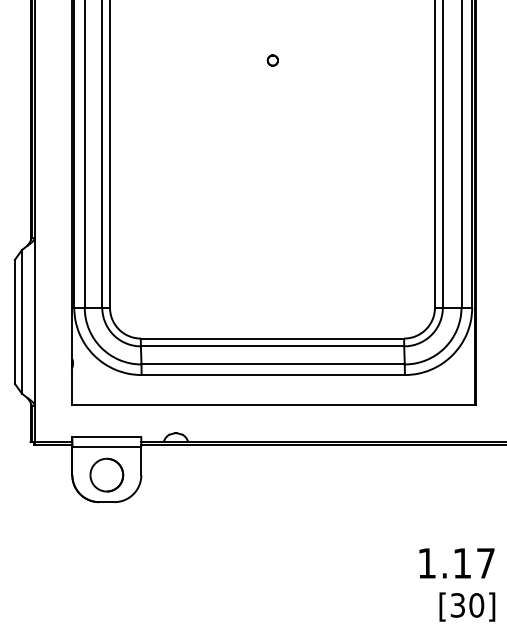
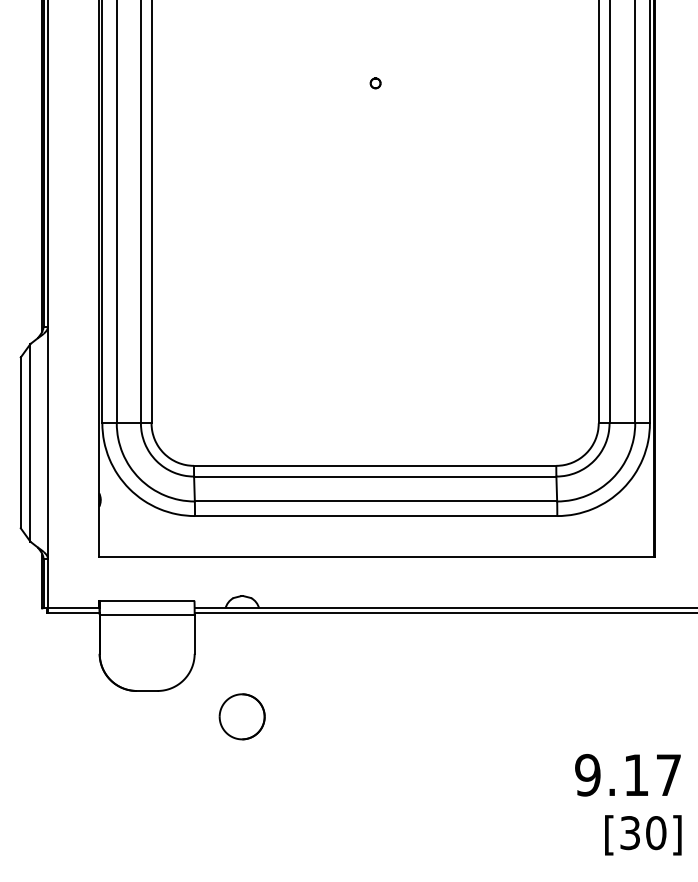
part: (272, 60) -> (375, 83), size x0.7
part: (106, 474) -> (241, 716), moved
text: (426, 563) -> (587, 775), 1.17 -> 9.17

